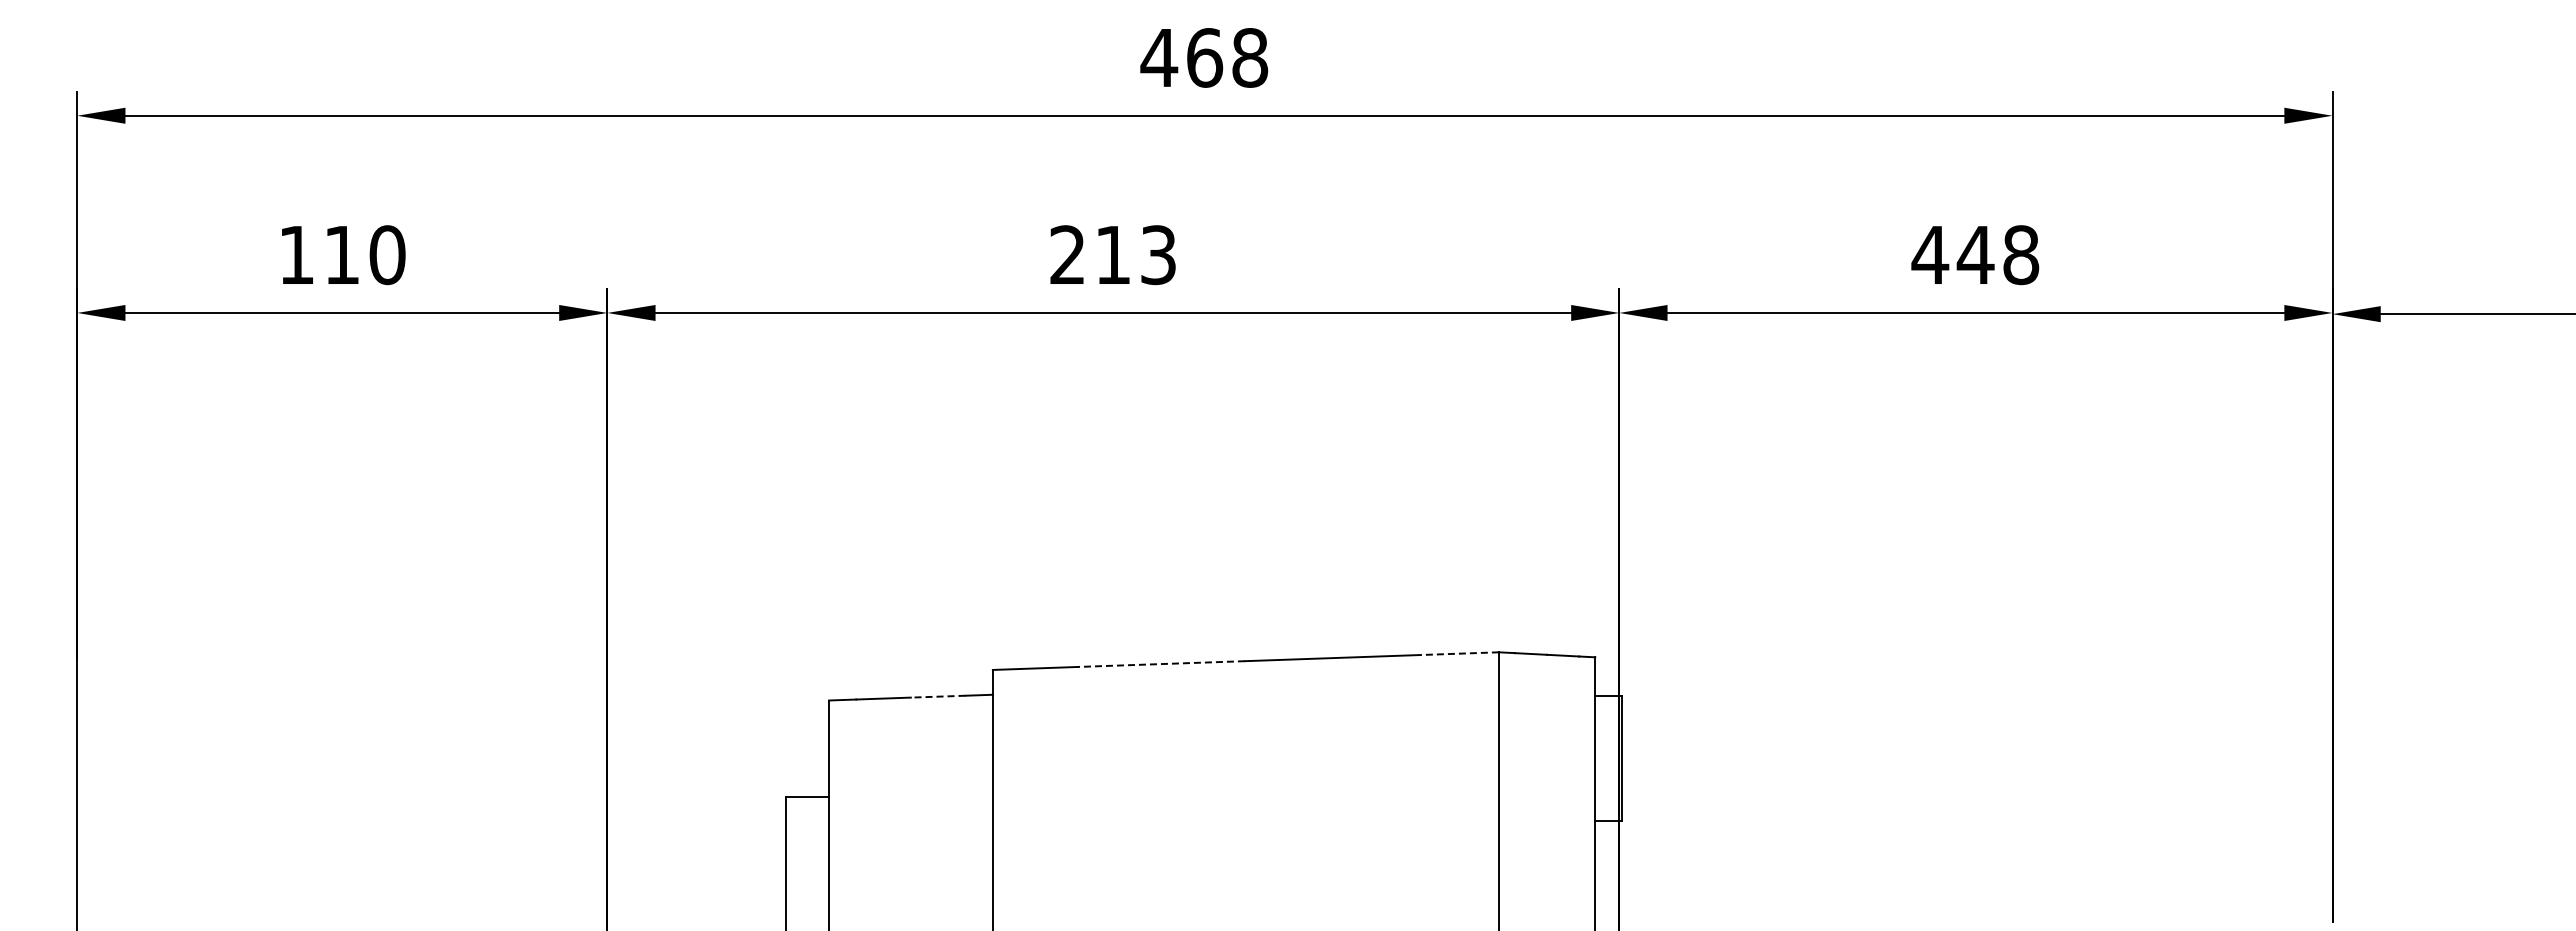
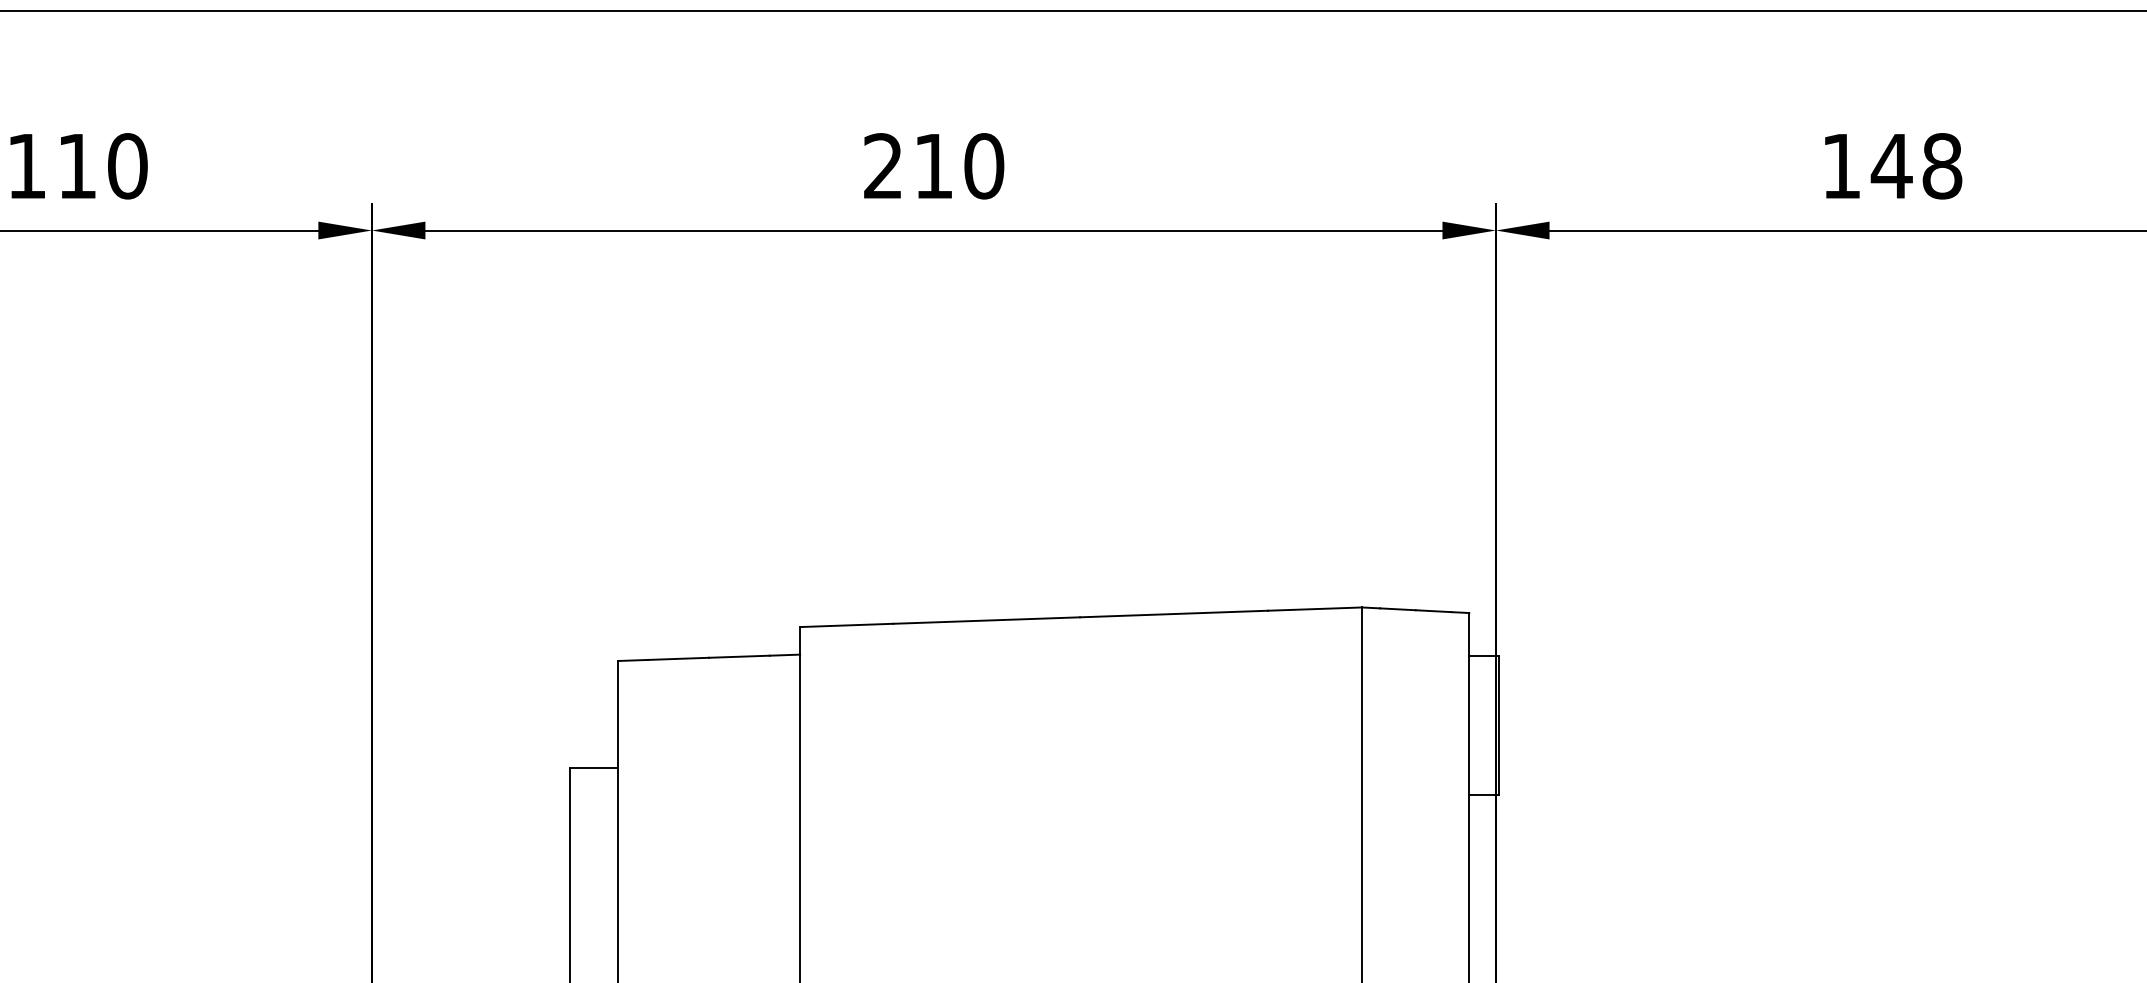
text: (1930, 254) -> (1841, 165), 448 -> 148
text: (1158, 255) -> (984, 166), 213 -> 210
line: (1455, 653) -> (1314, 608), dashed -> solid
line: (1160, 664) -> (986, 621), dashed -> solid
line: (937, 696) -> (738, 656), dashed -> solid

